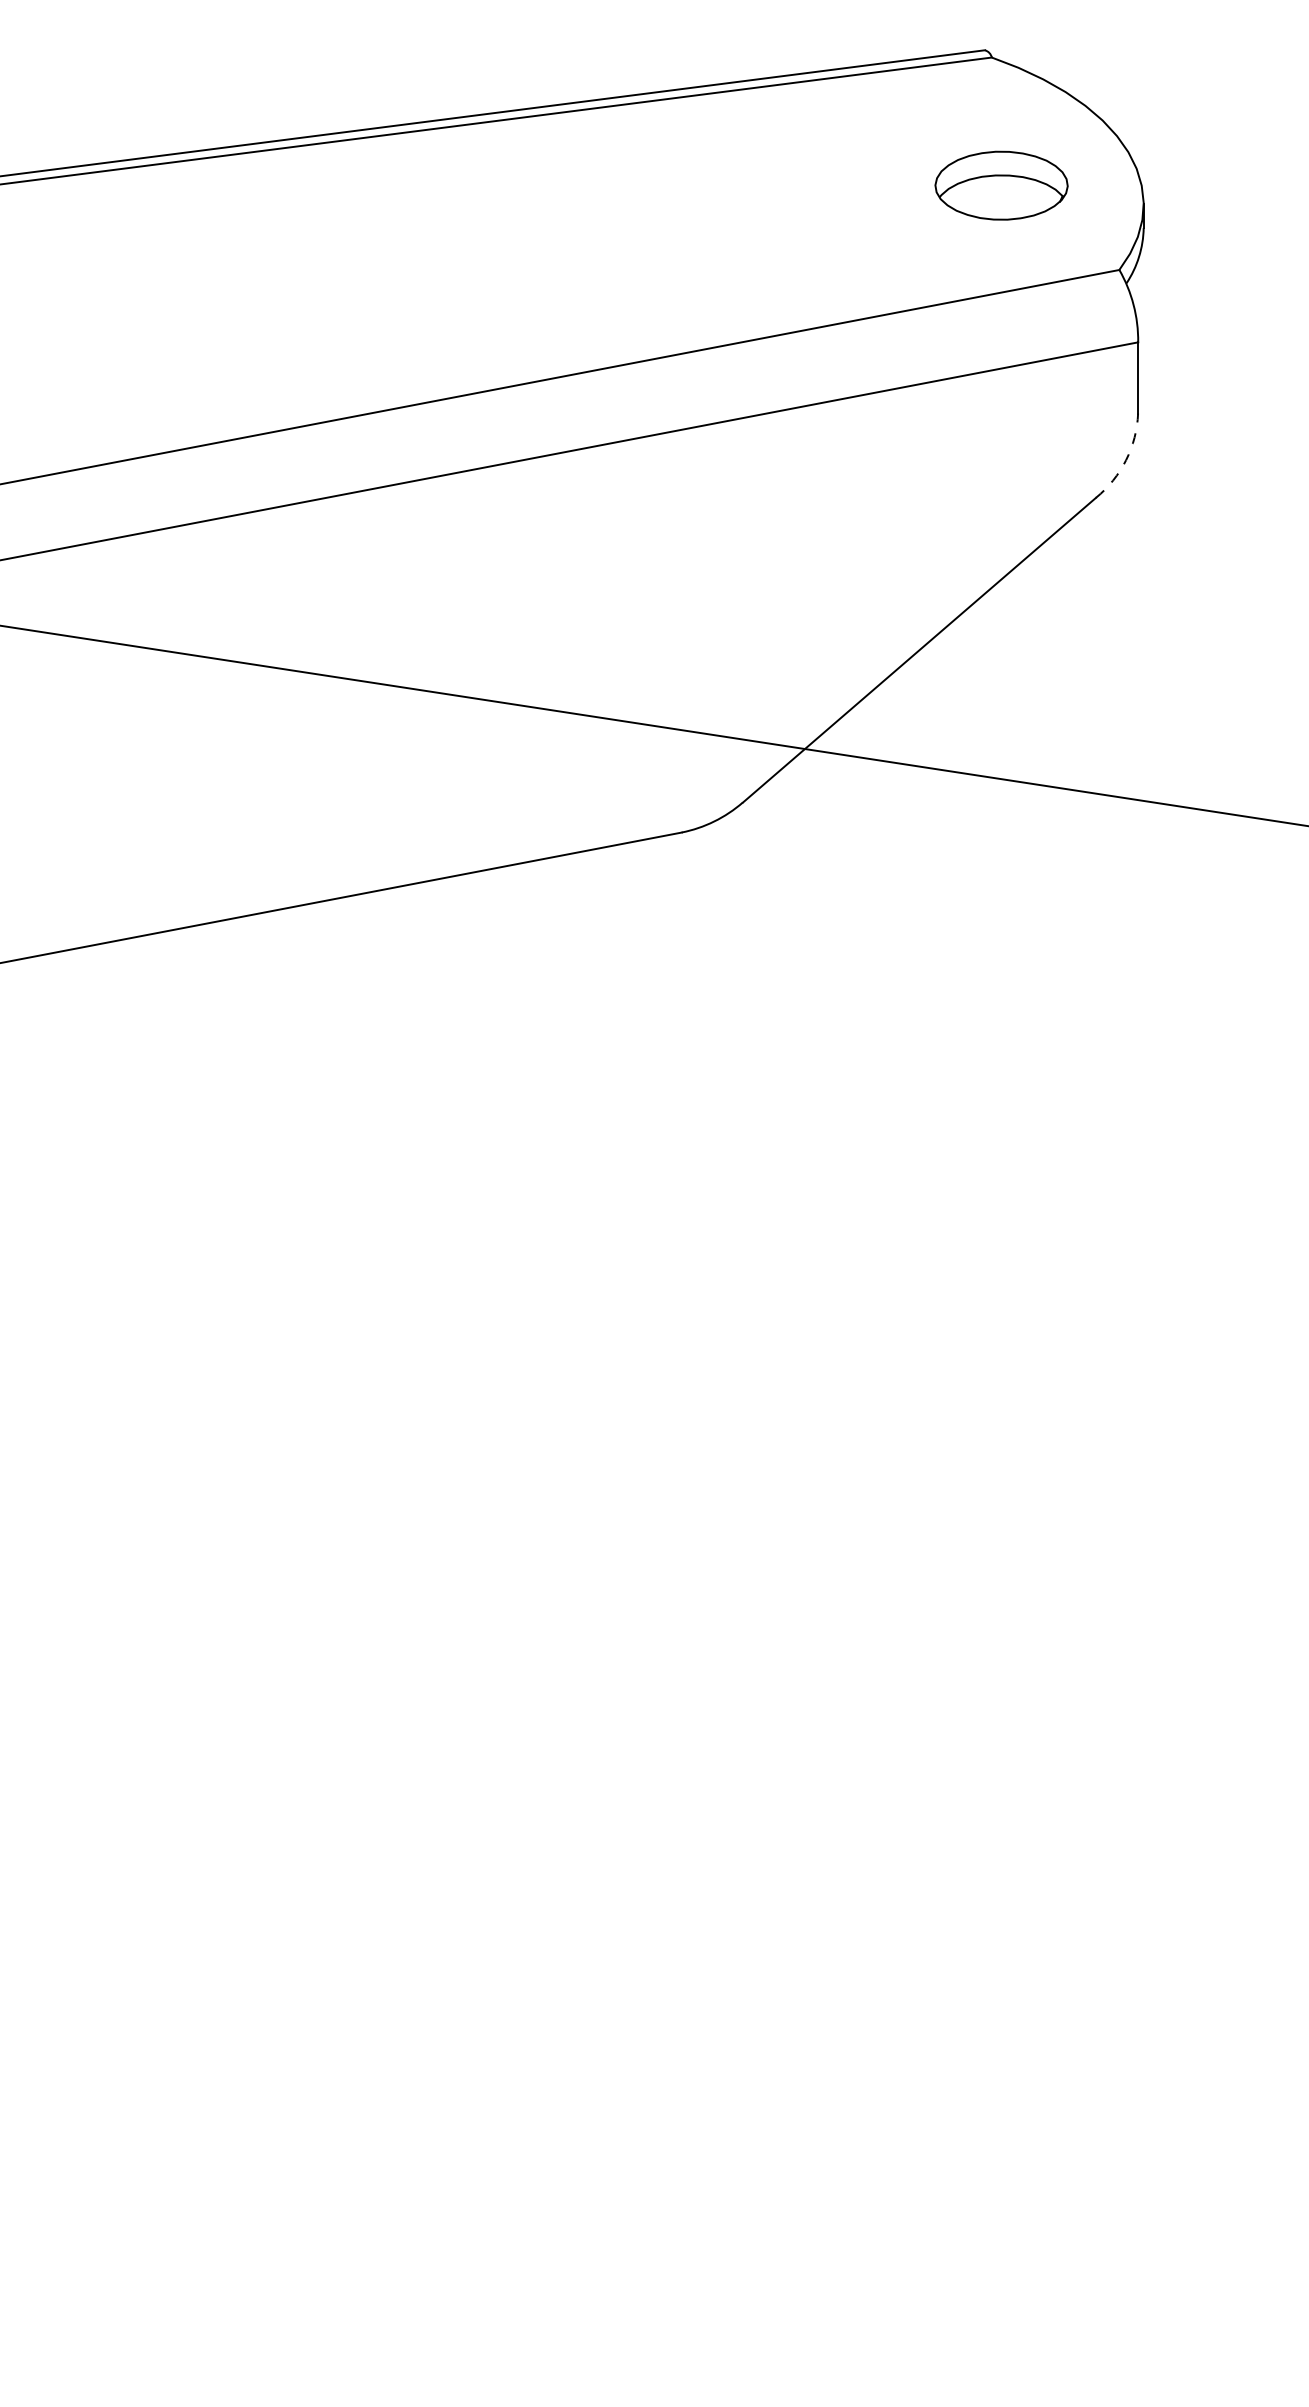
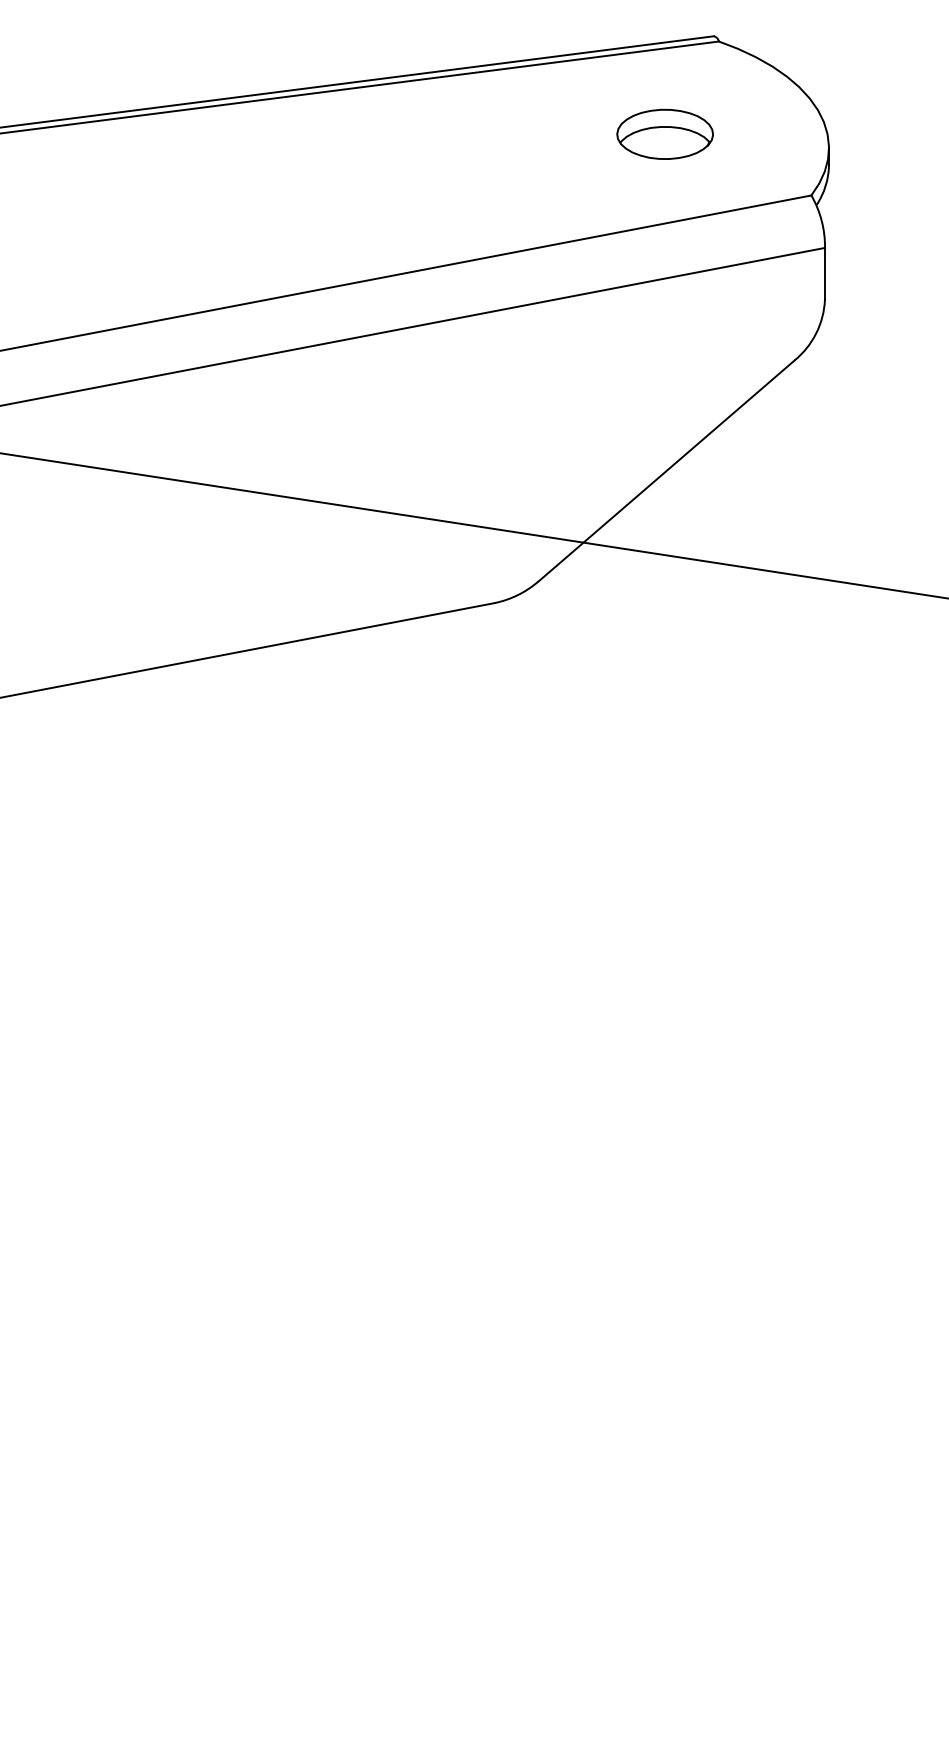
part: (1001, 185) -> (665, 134), moved
arc: (1126, 460) -> (816, 333), dashed -> solid

